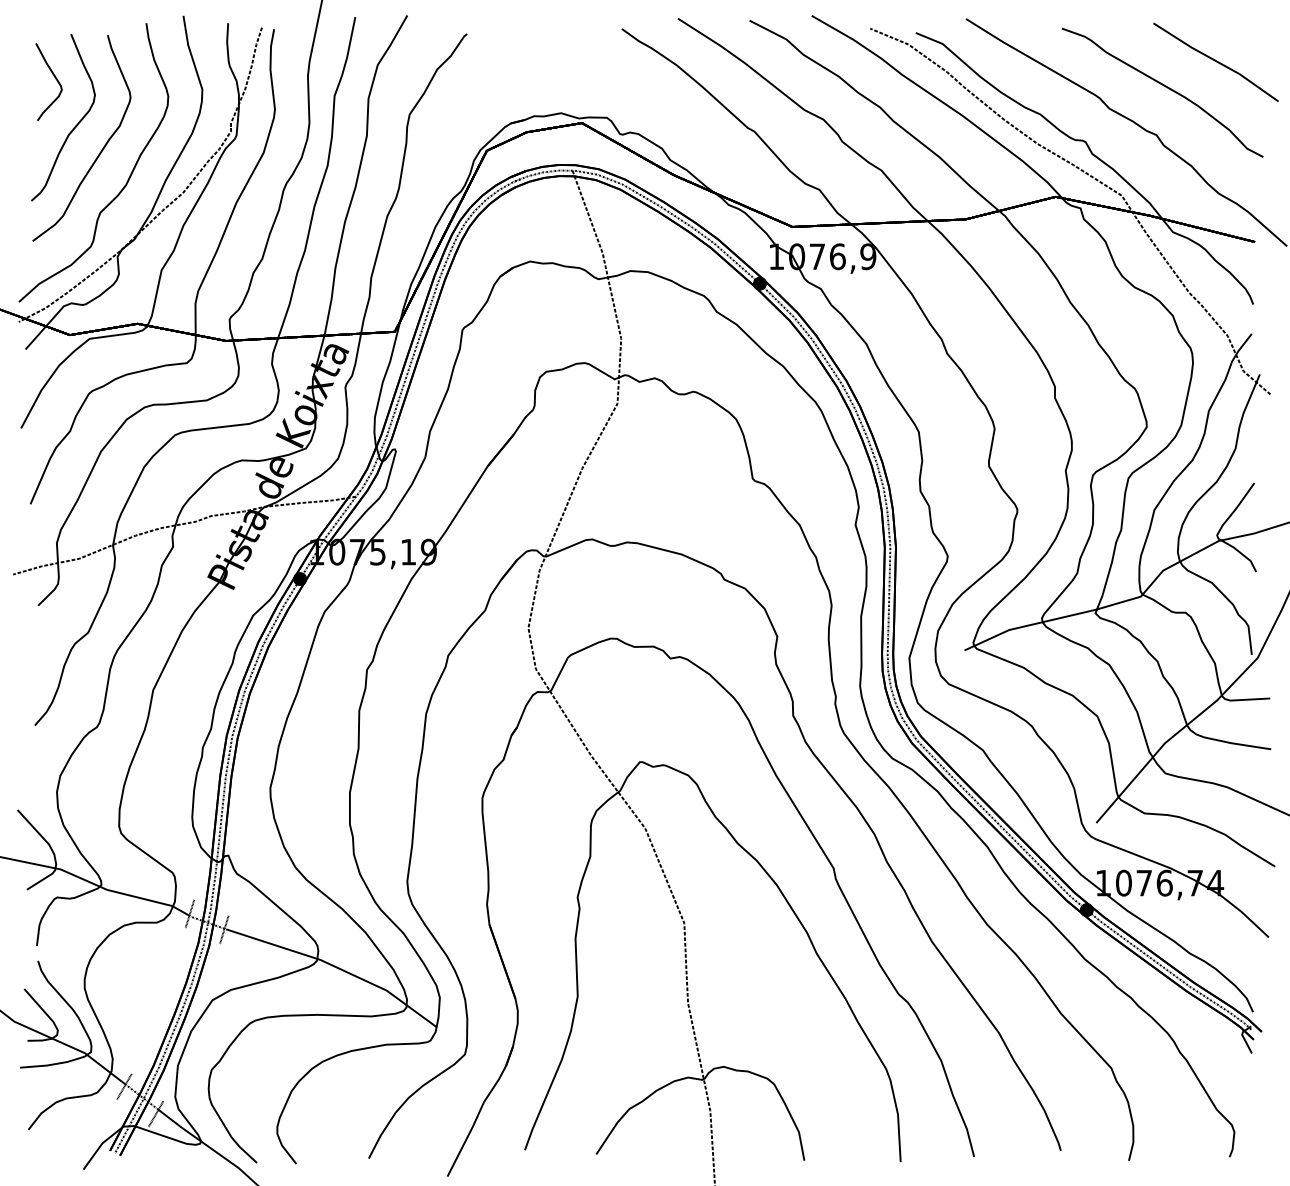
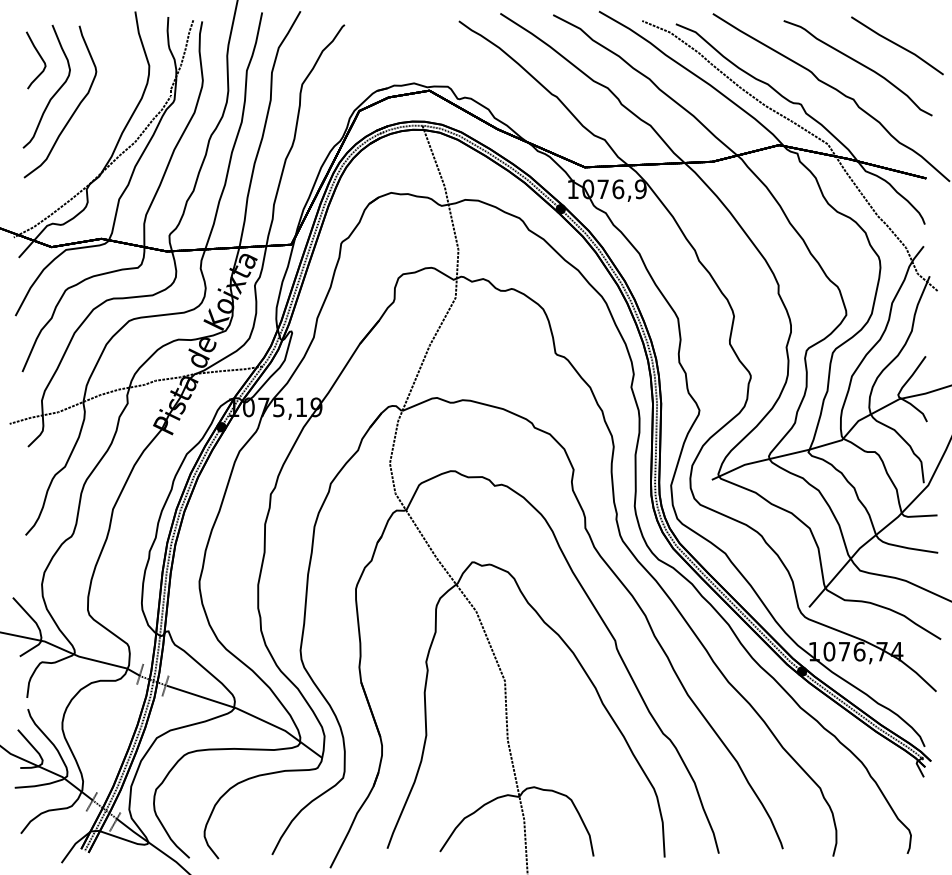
part: (126, 179) -> (93, 132), removed

